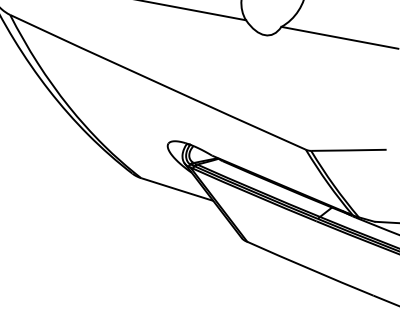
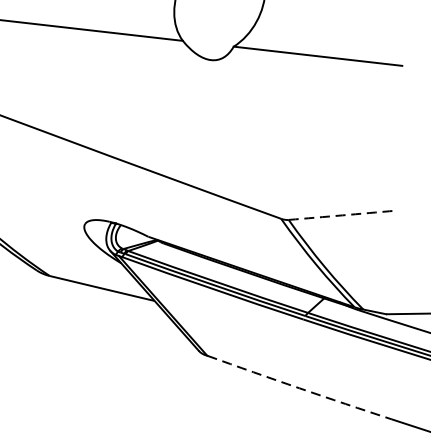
arc: (348, 150) -> (341, 215), solid -> dashed
arc: (310, 269) -> (299, 388), solid -> dashed

